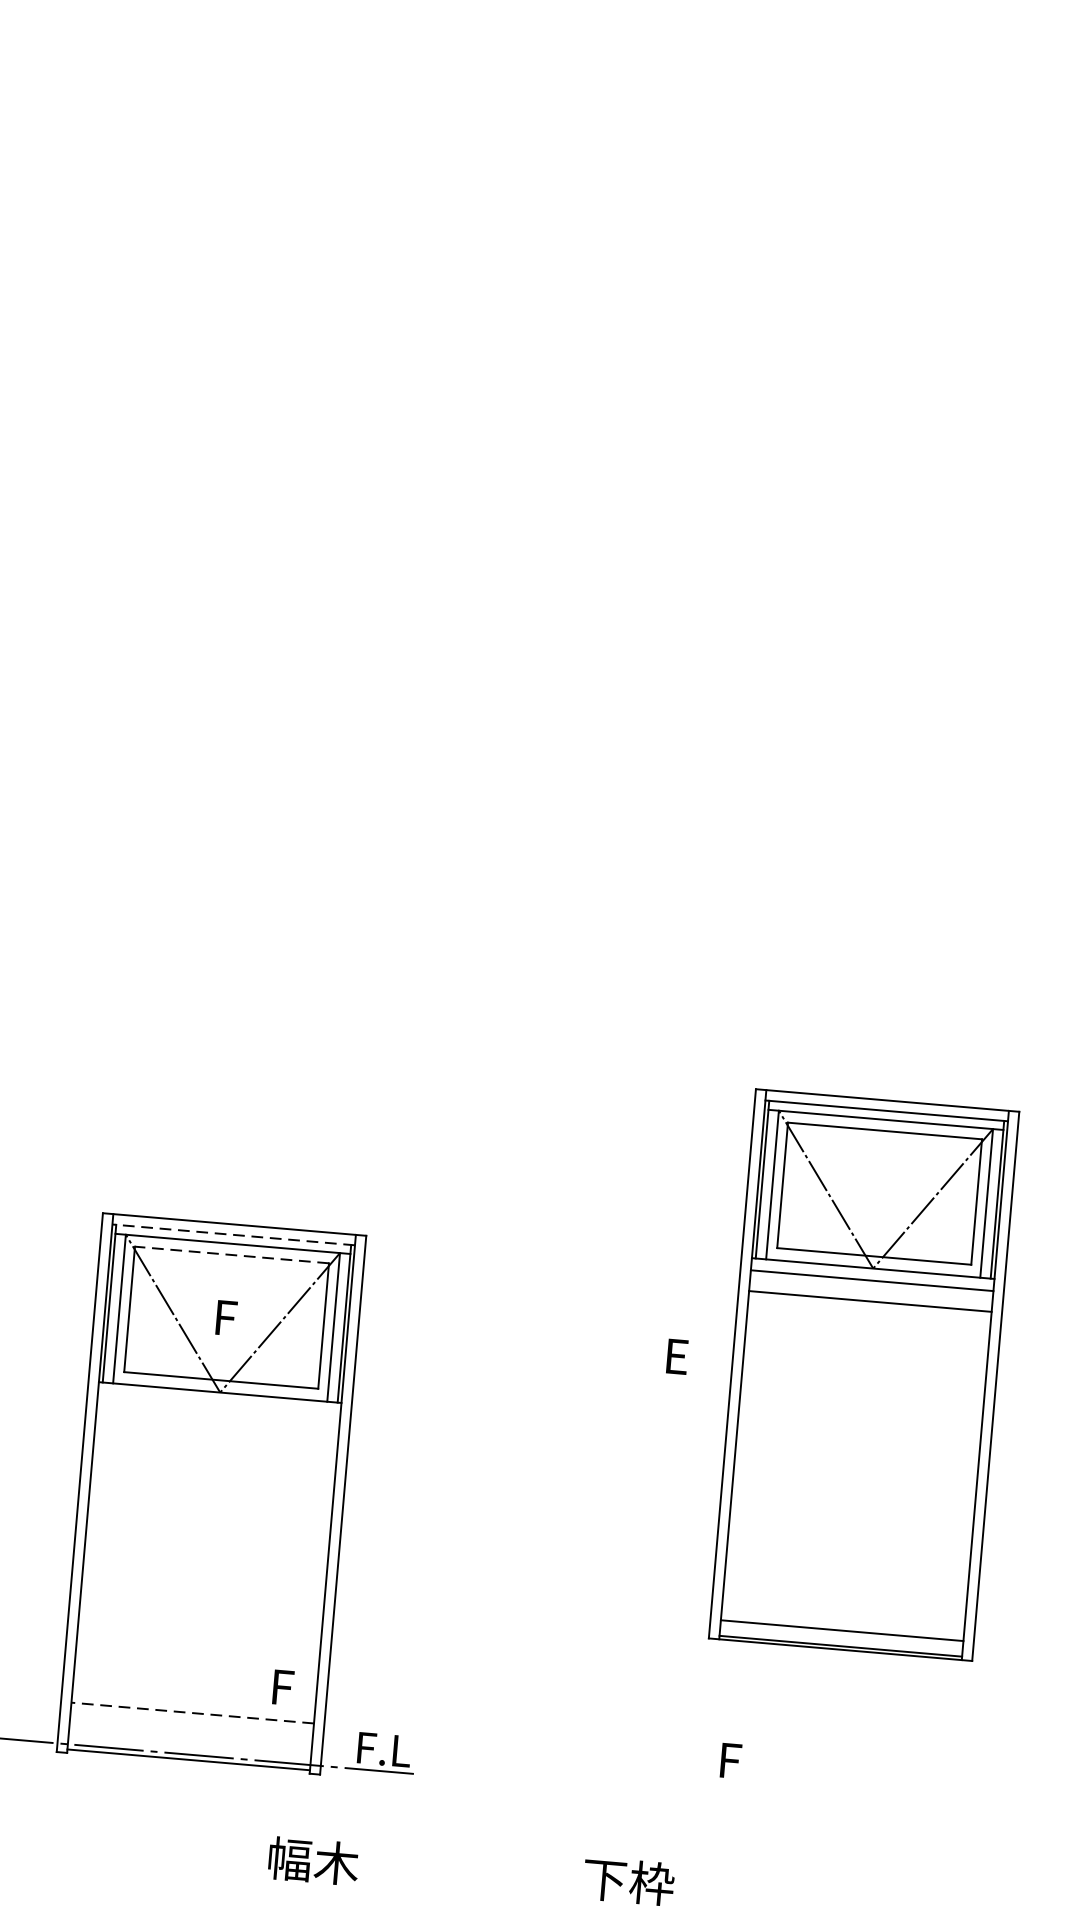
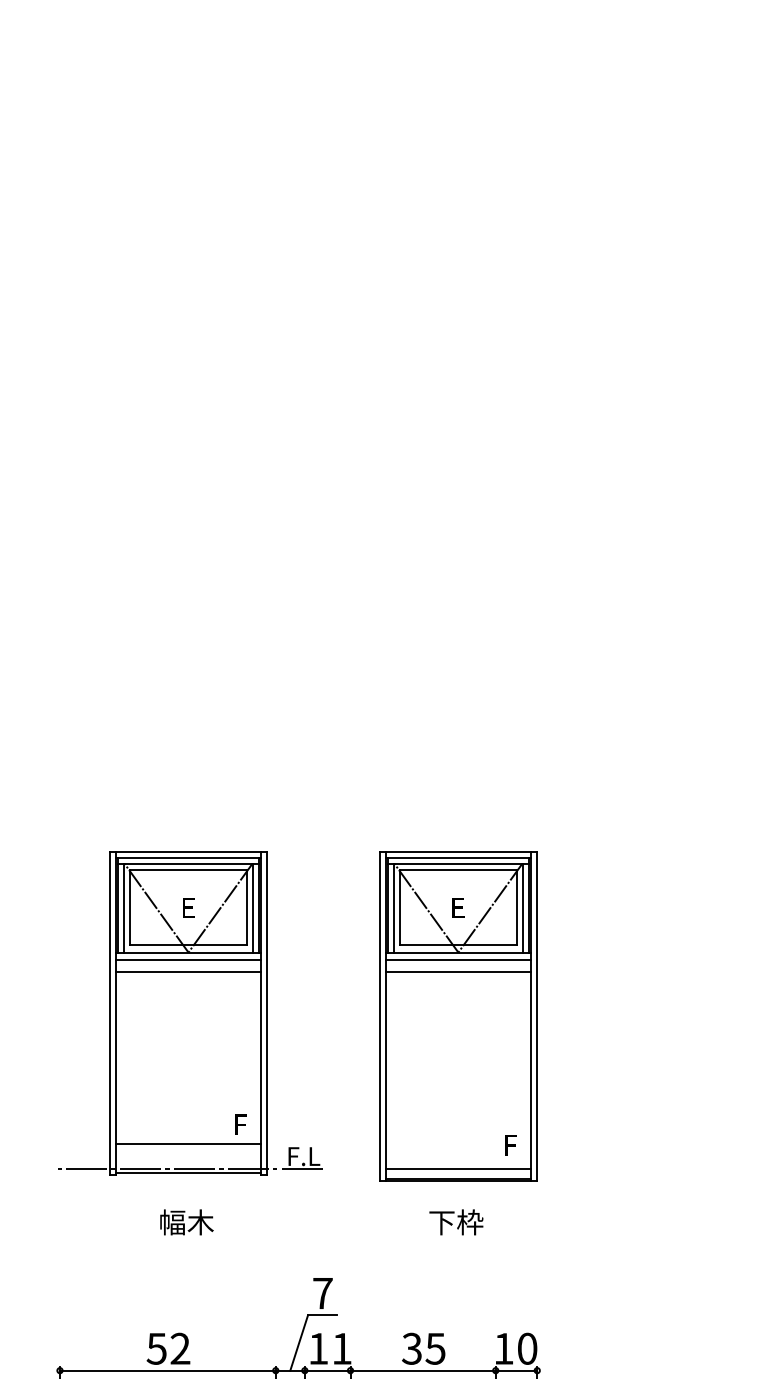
line: (233, 1235) -> (188, 858), dashed -> solid
line: (231, 1255) -> (188, 870), dashed -> solid
text: (227, 1324) -> (189, 911), F -> E
part: (864, 1375) -> (458, 1016), moved
line: (219, 1404) -> (188, 959), added
line: (217, 1425) -> (188, 972), added
line: (192, 1713) -> (188, 1144), dashed -> solid
text: (312, 1861) -> (186, 1222), moved

